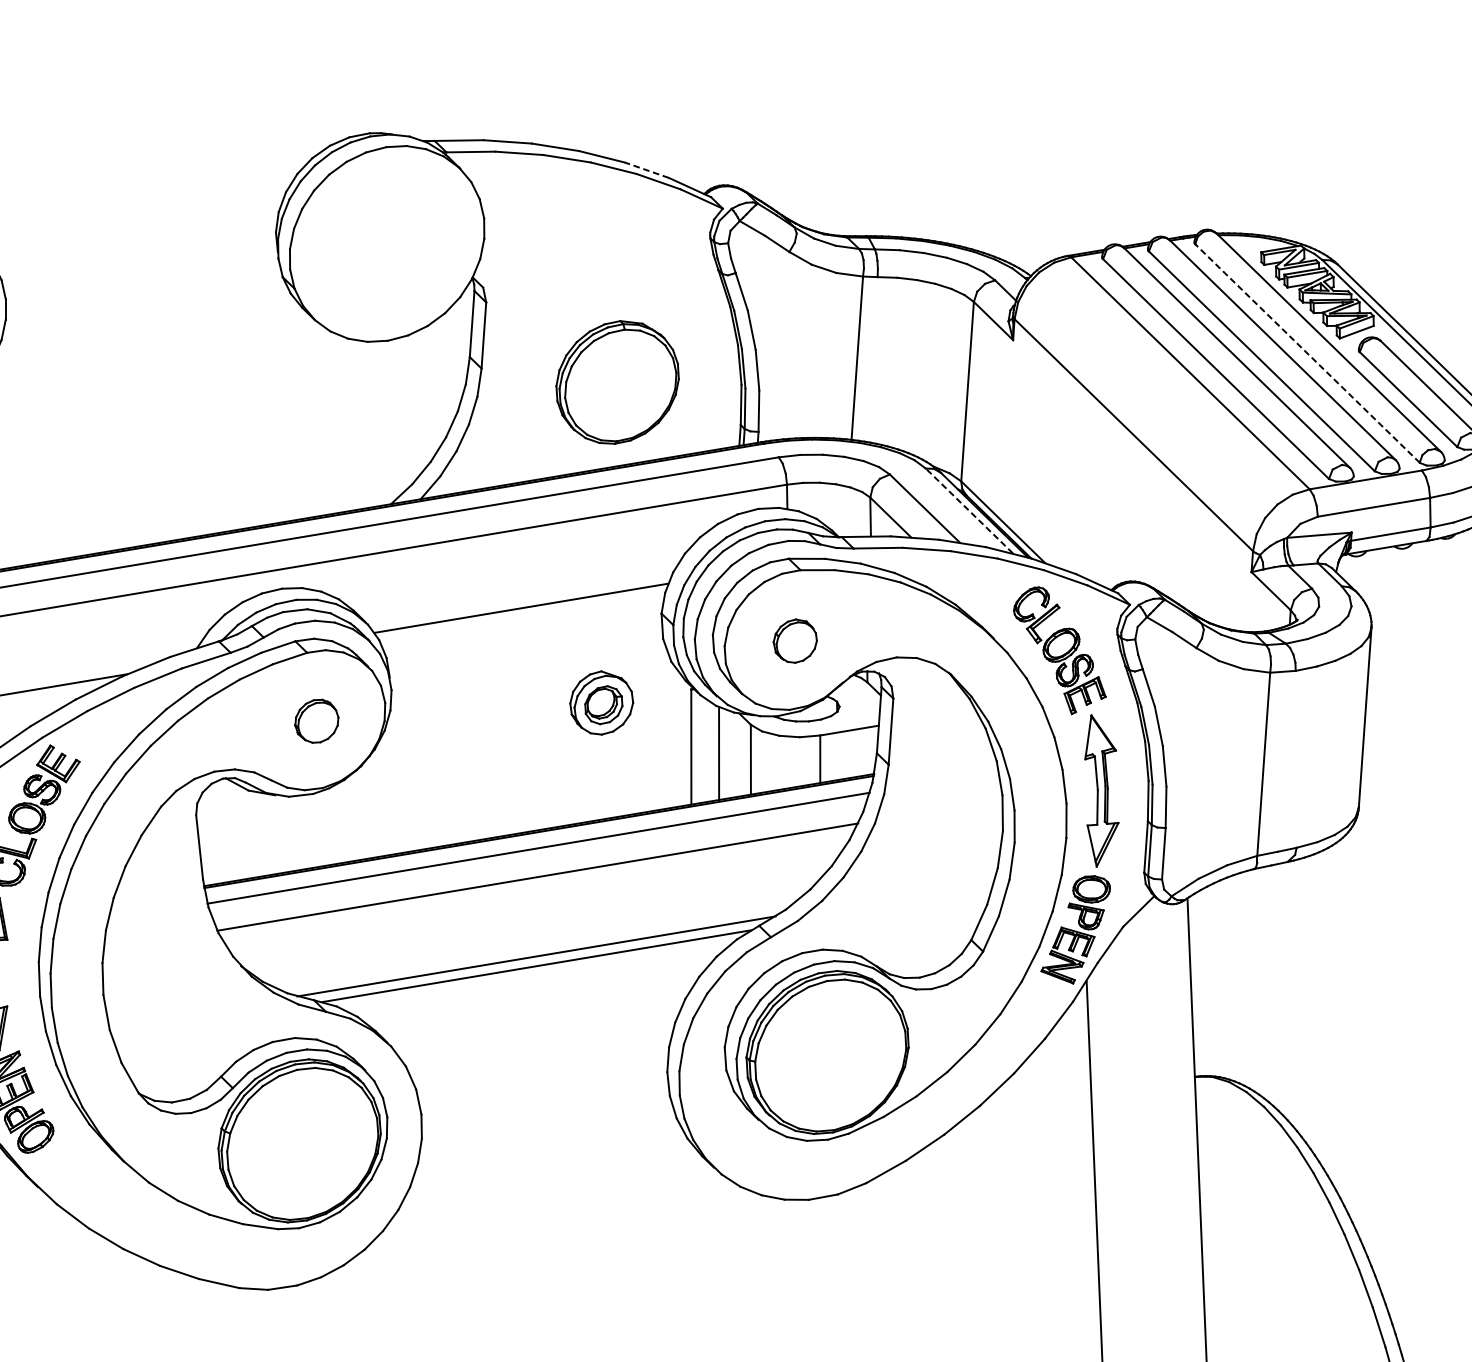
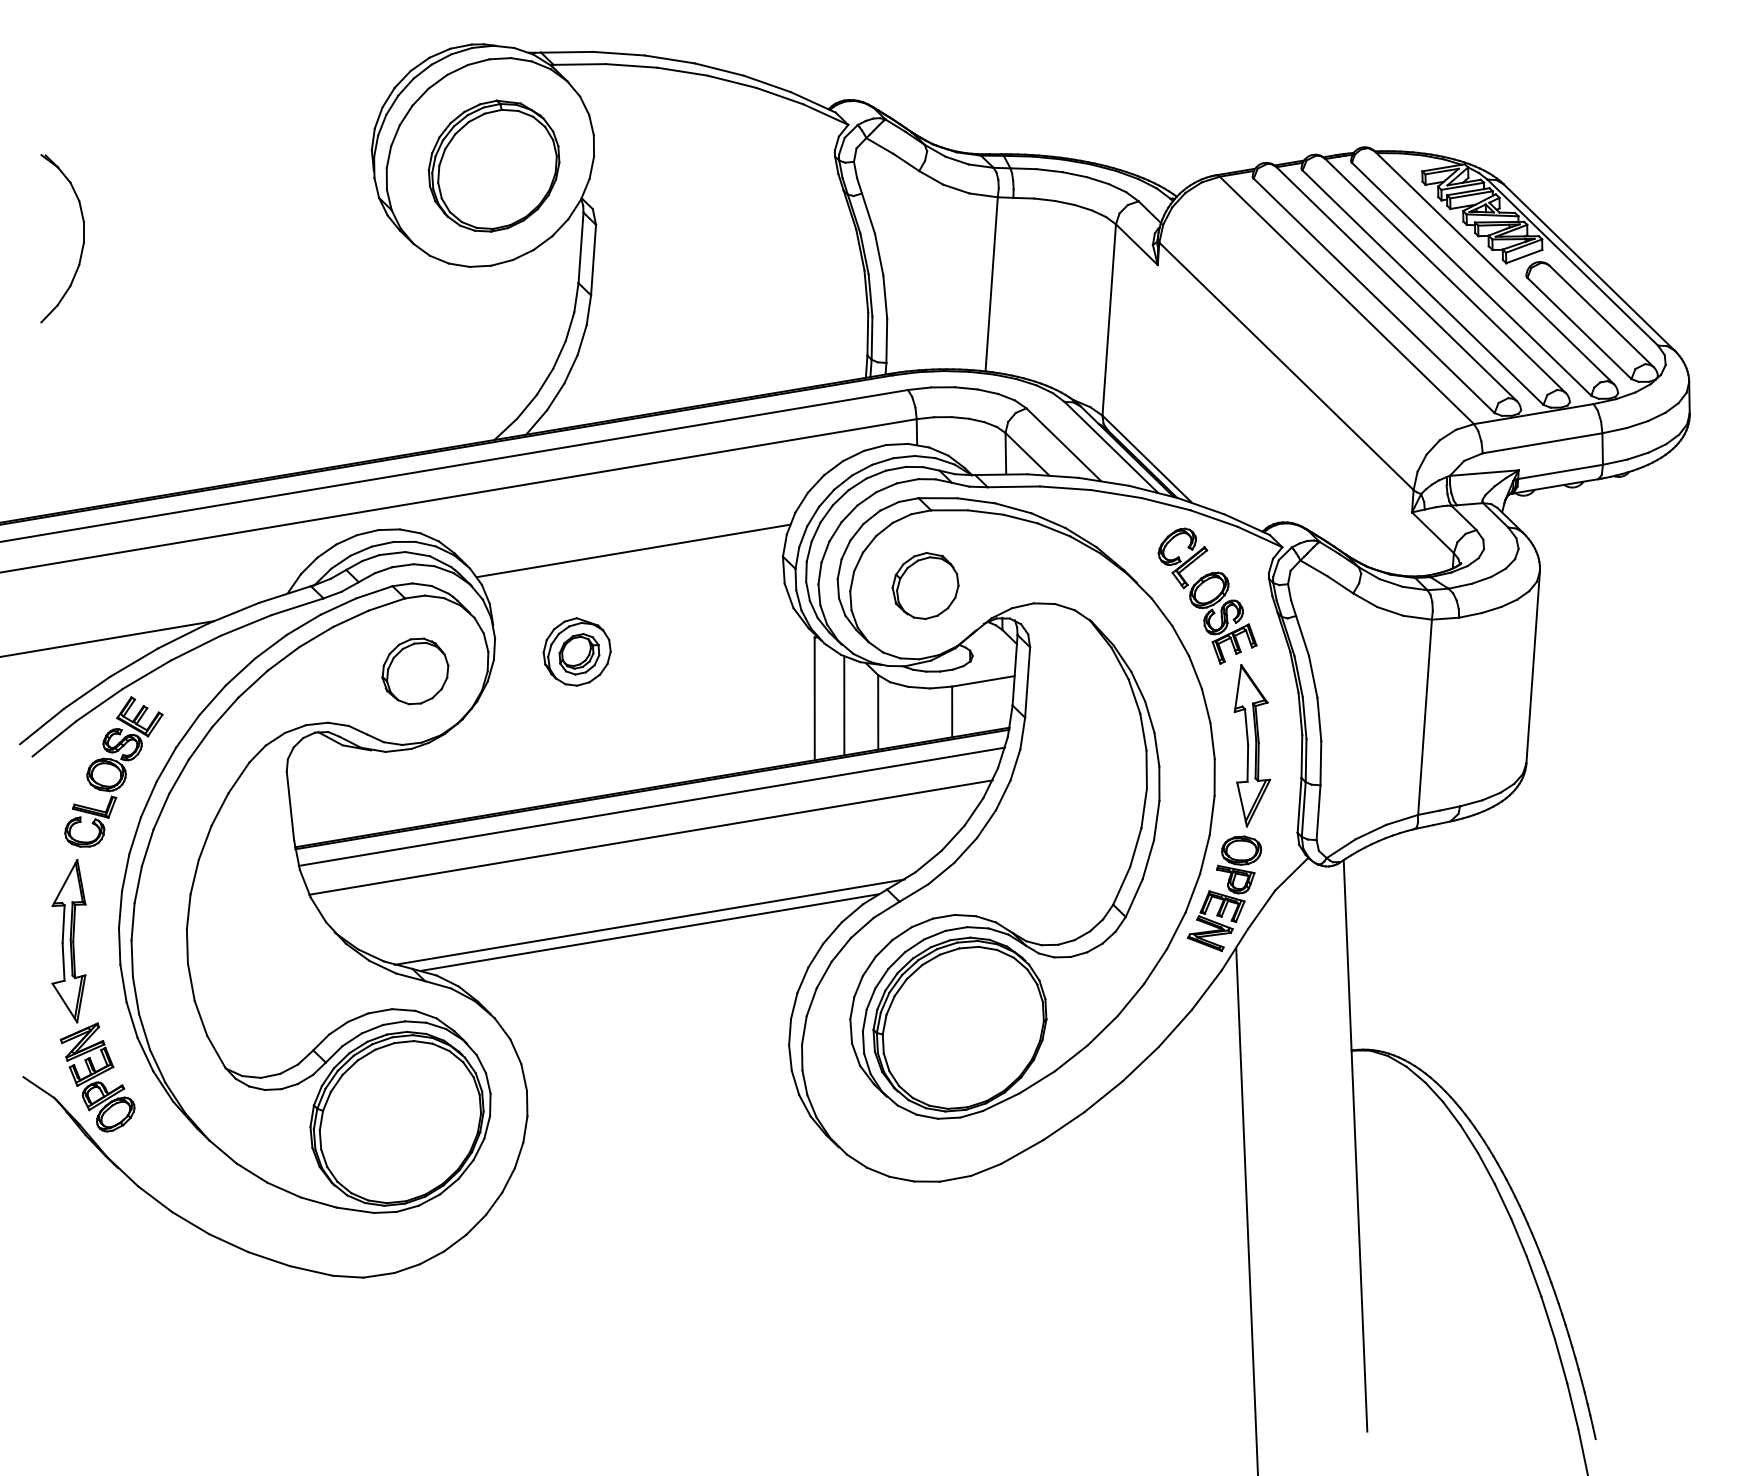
line: (647, 169) -> (767, 83), dashed -> solid
line: (1307, 353) -> (1471, 279), dashed -> solid
part: (617, 381) -> (493, 165), moved
line: (969, 511) -> (1111, 447), dashed -> solid
part: (795, 640) -> (925, 585), size x1.43
part: (601, 702) -> (576, 651), moved
part: (316, 721) -> (415, 671), size x1.43

